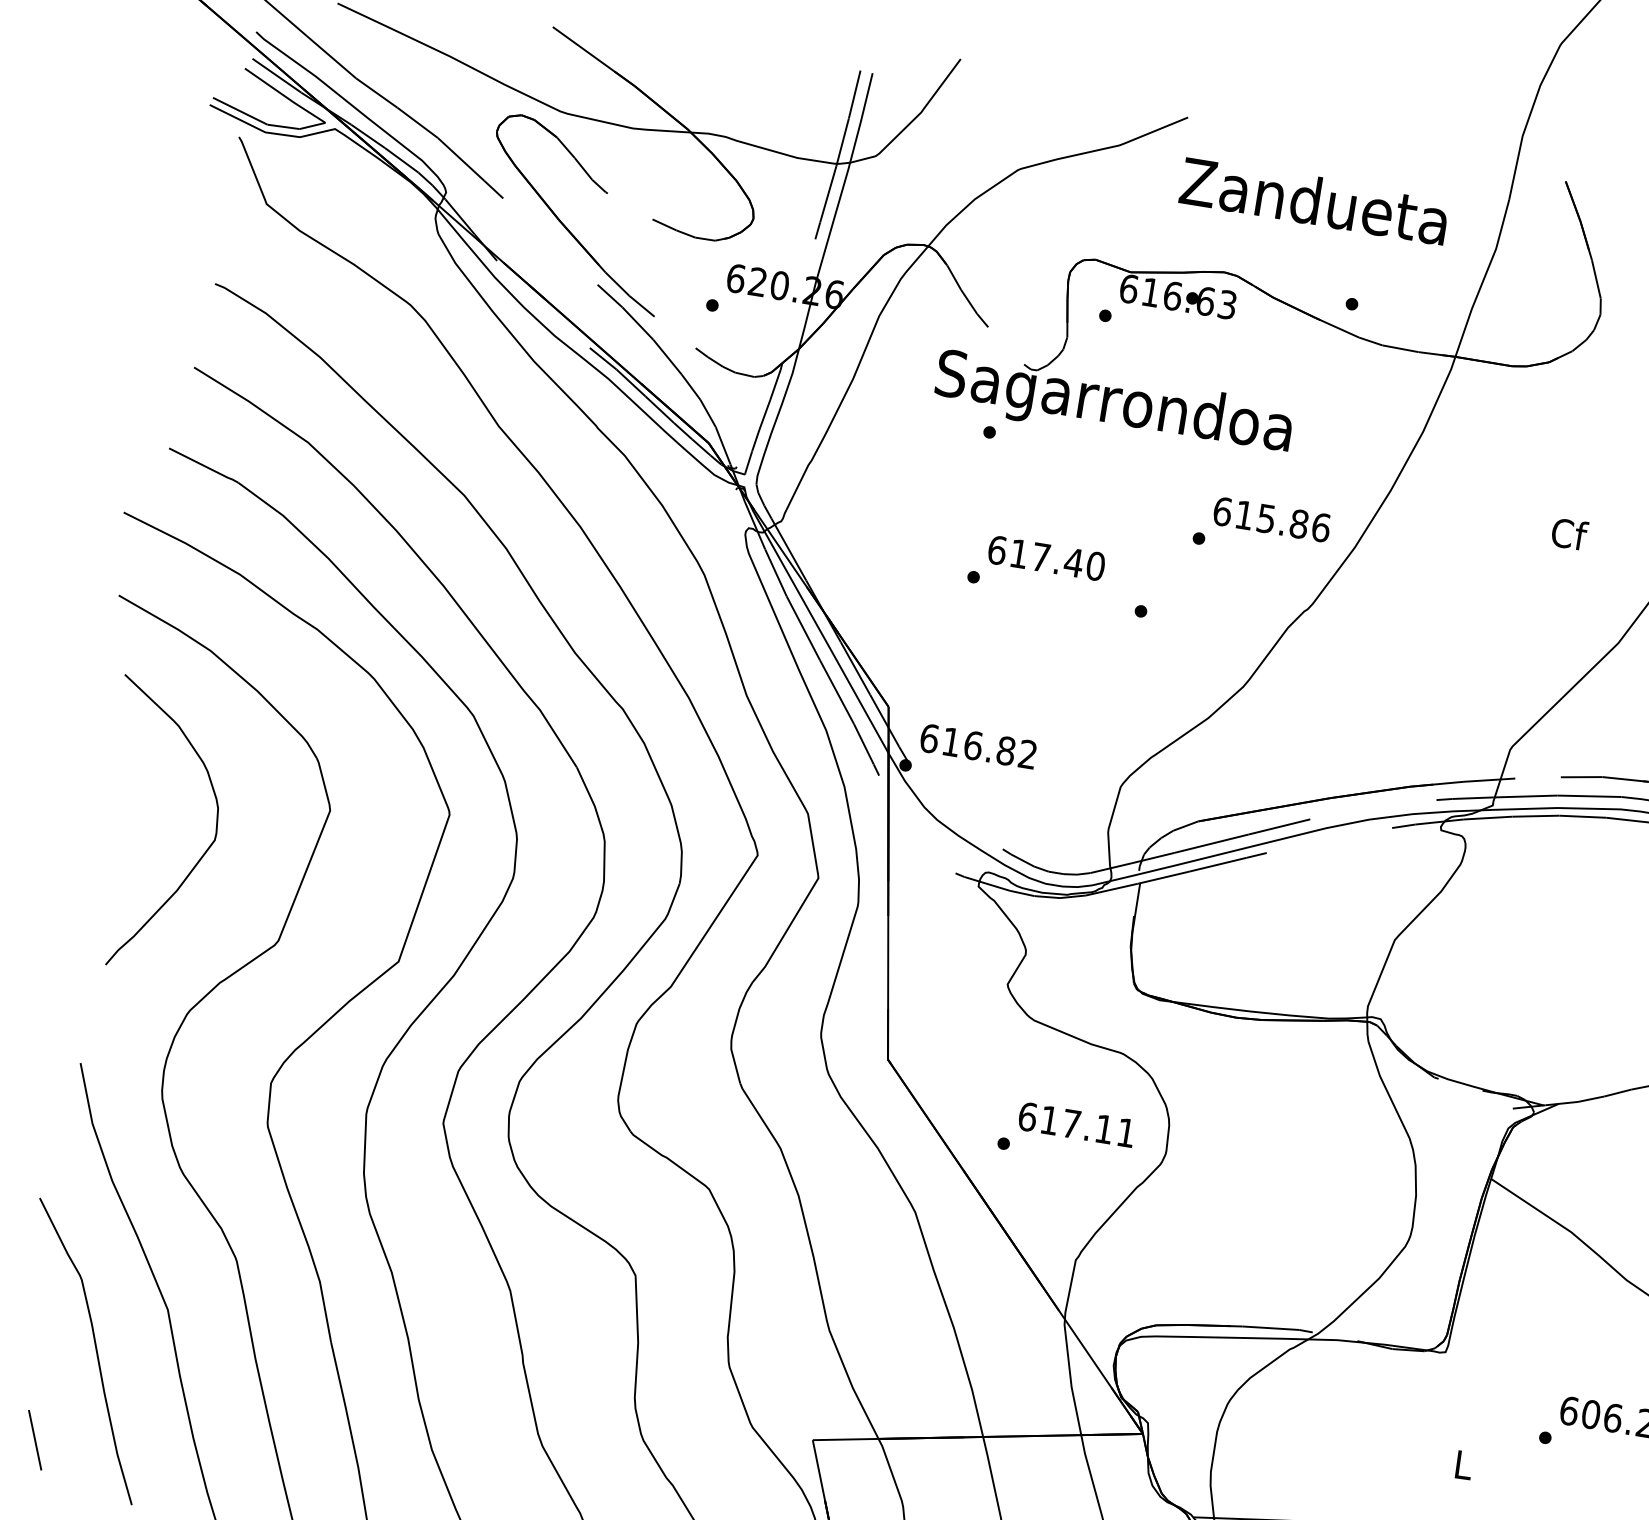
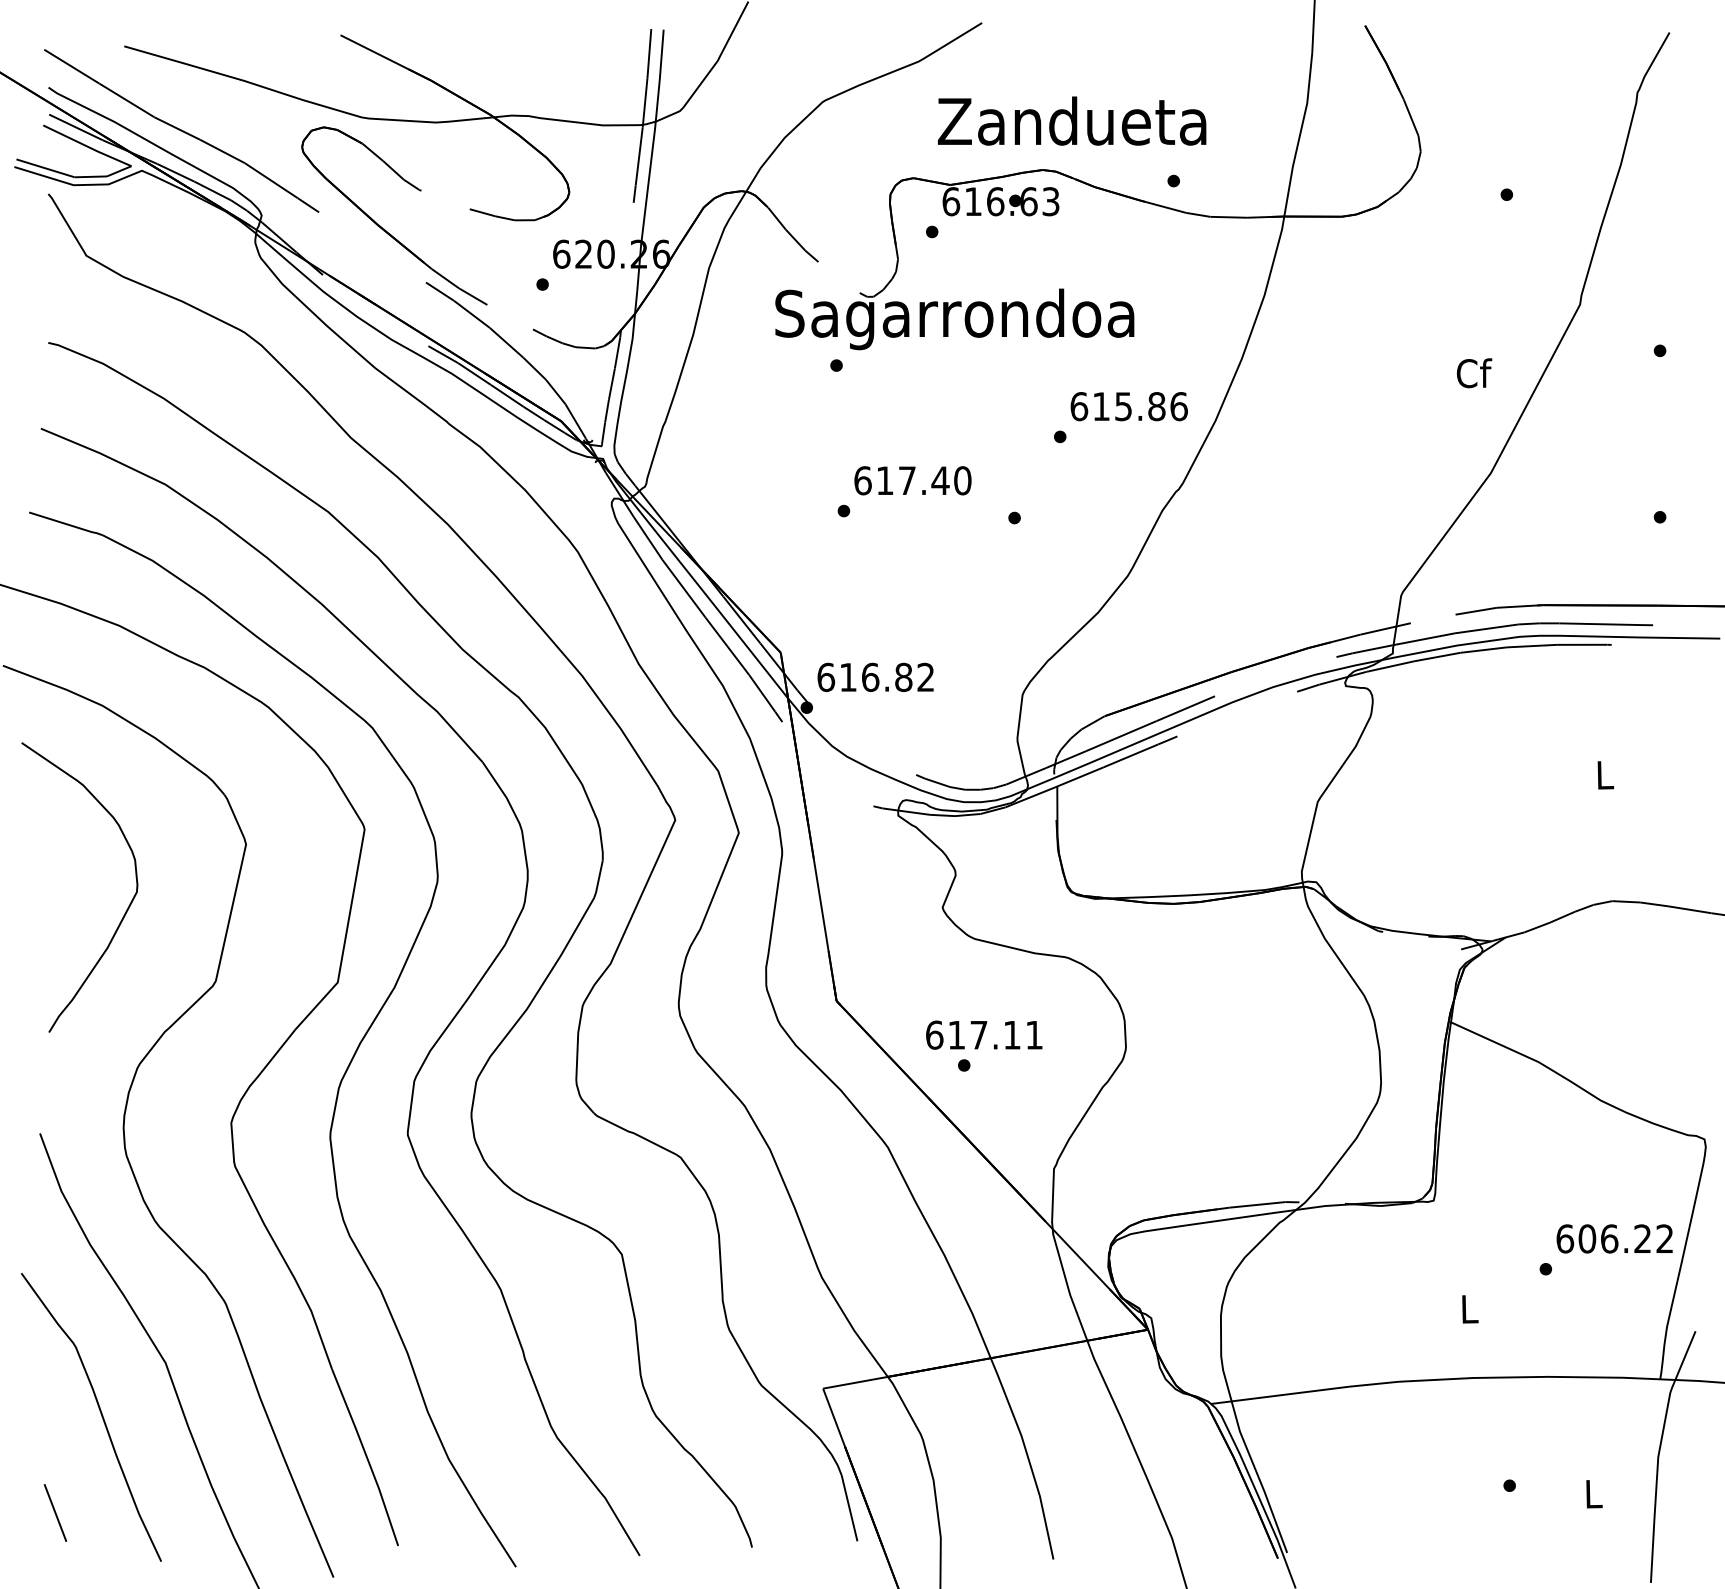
text: (1314, 200) -> (1072, 120), moved
text: (1569, 534) -> (1474, 373), moved
text: (1077, 1124) -> (984, 1034), moved

